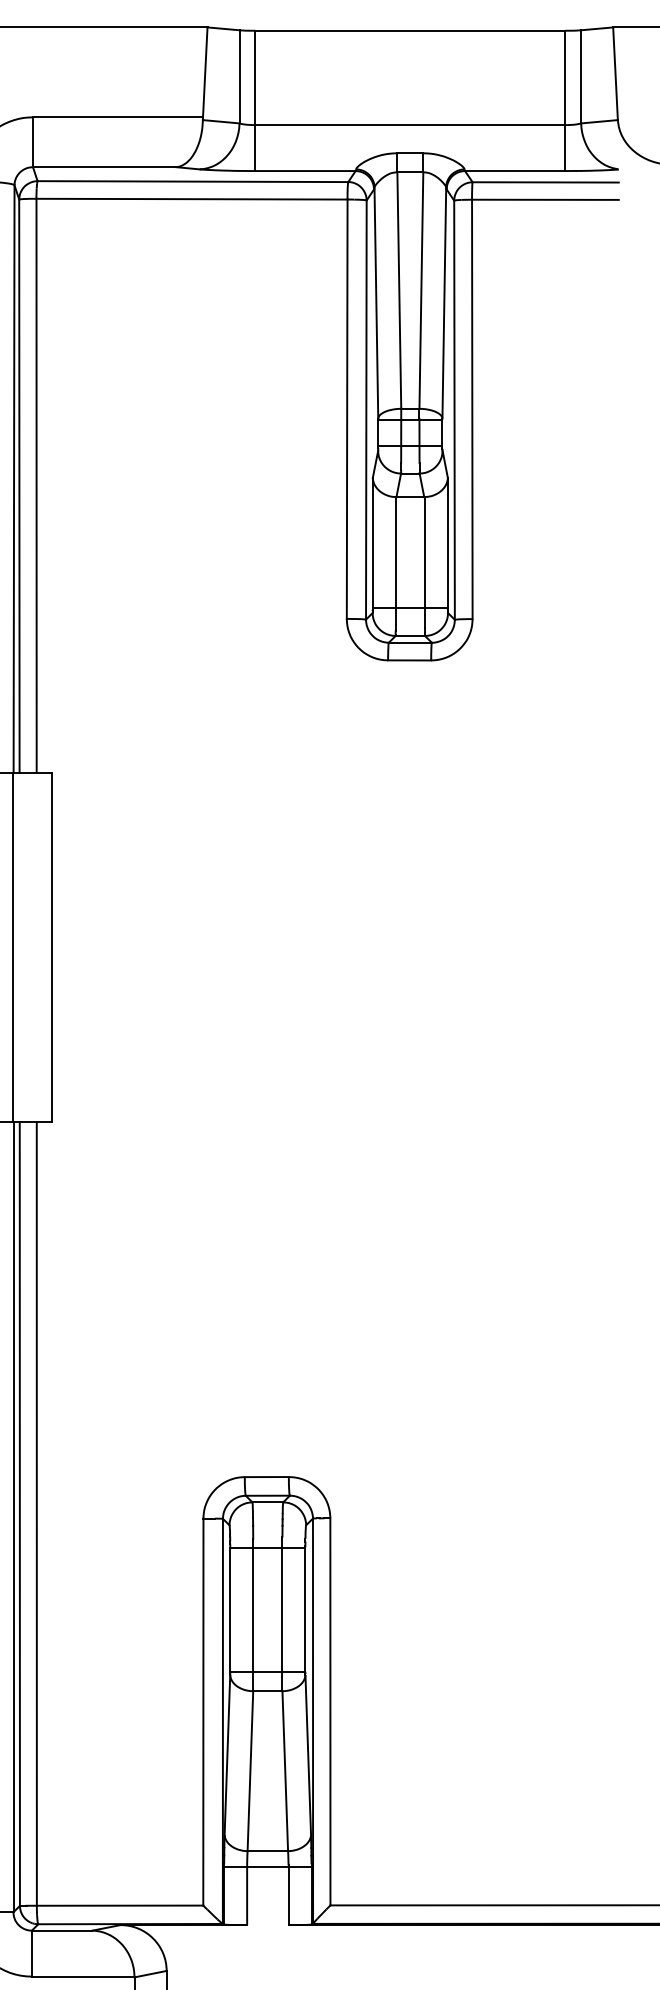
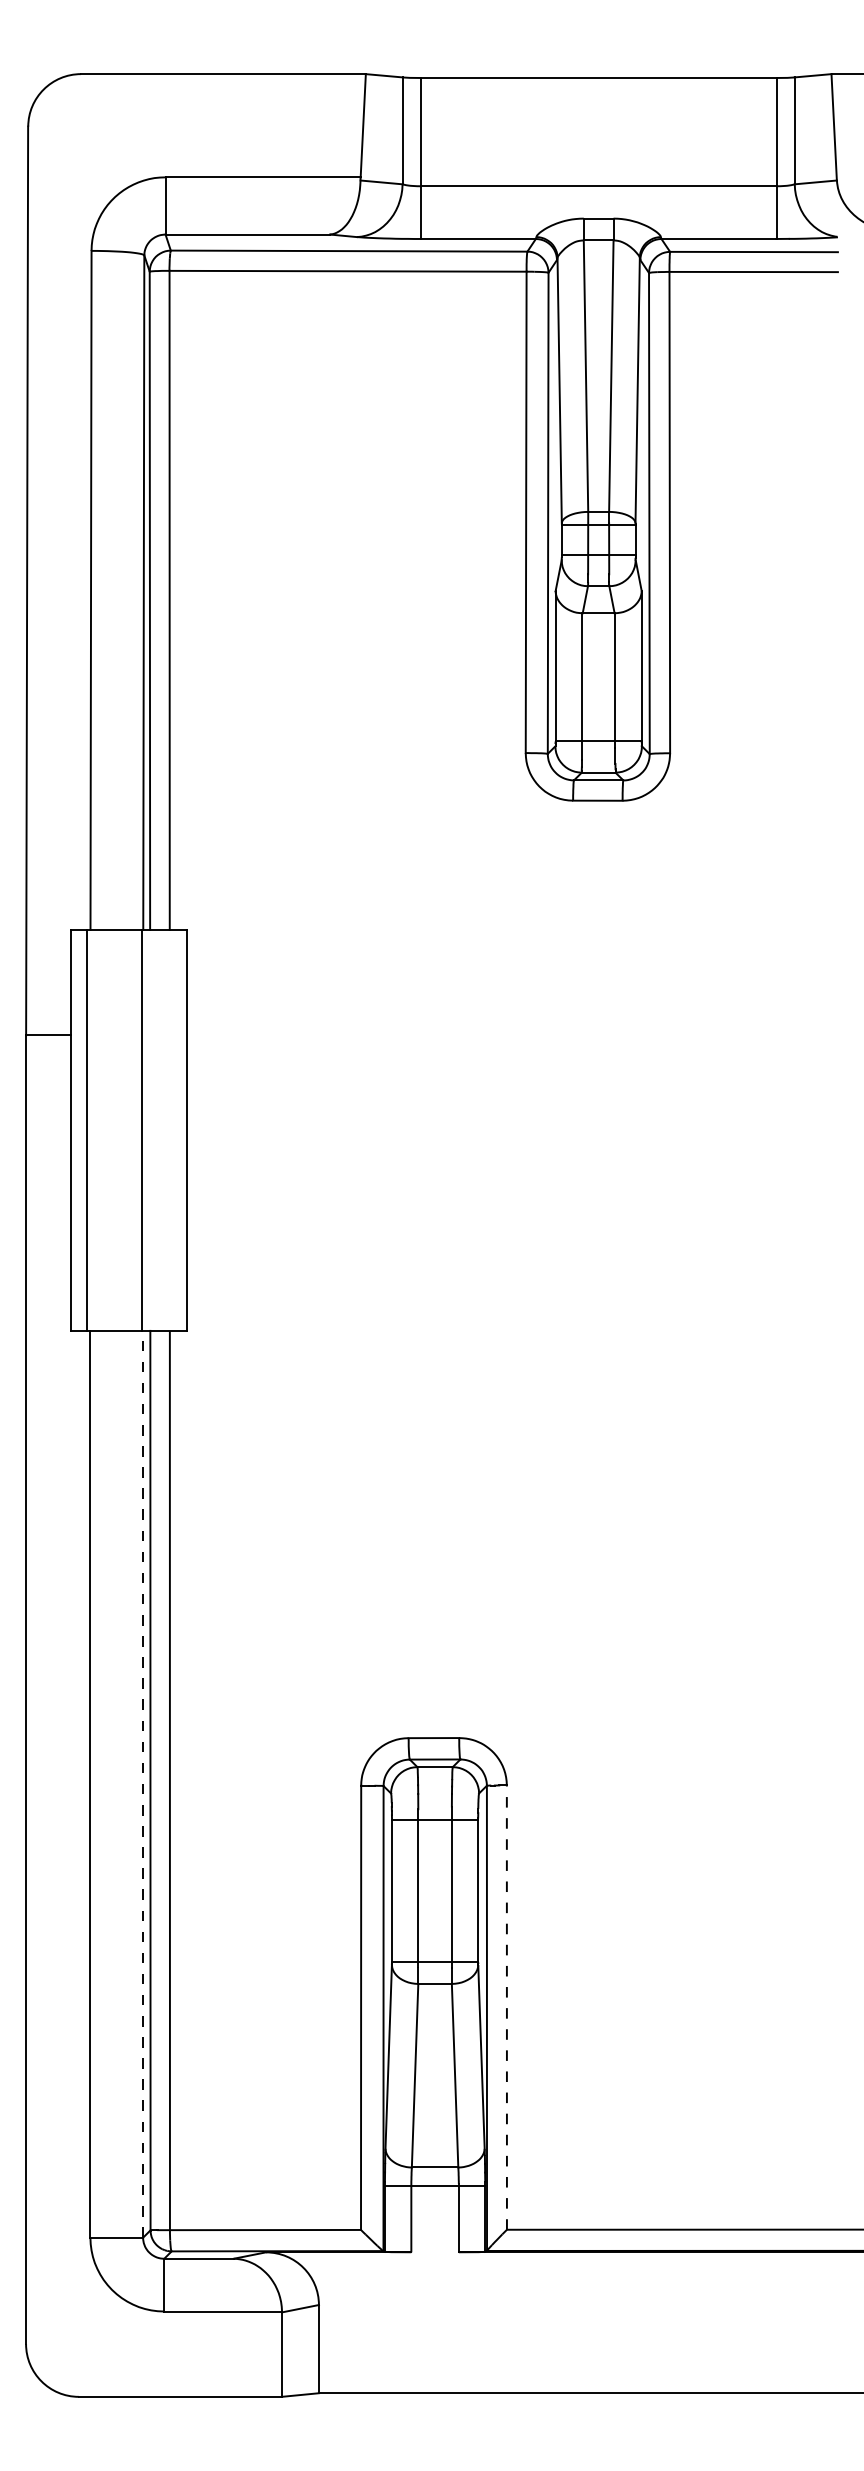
line: (13, 1516) -> (143, 1783), solid -> dashed
line: (330, 1711) -> (506, 2007), solid -> dashed

